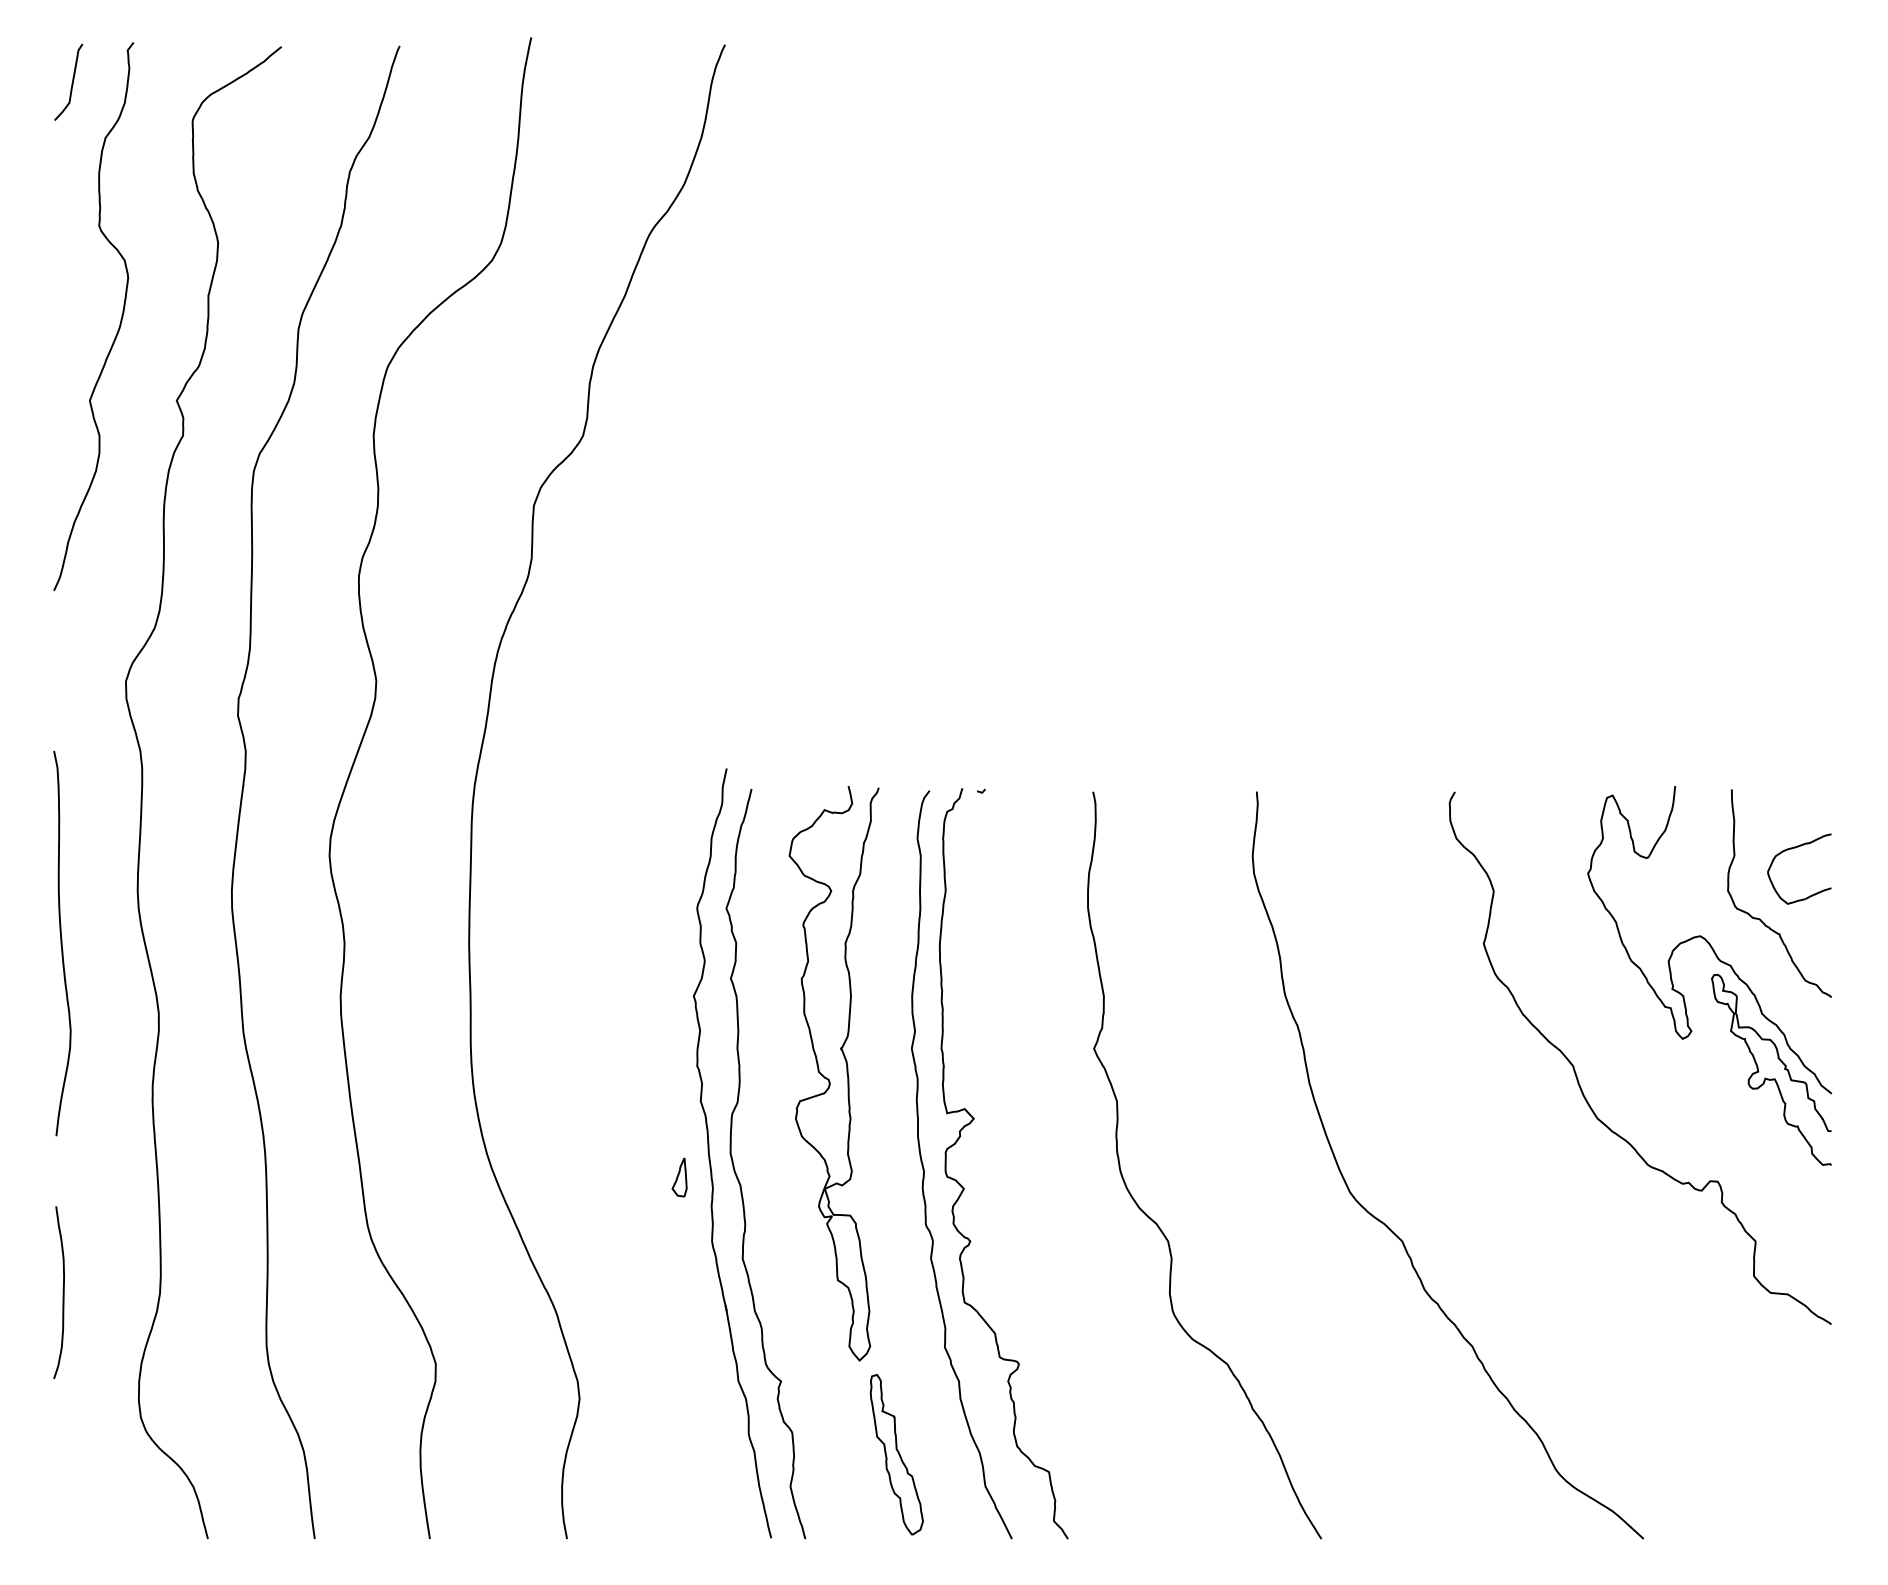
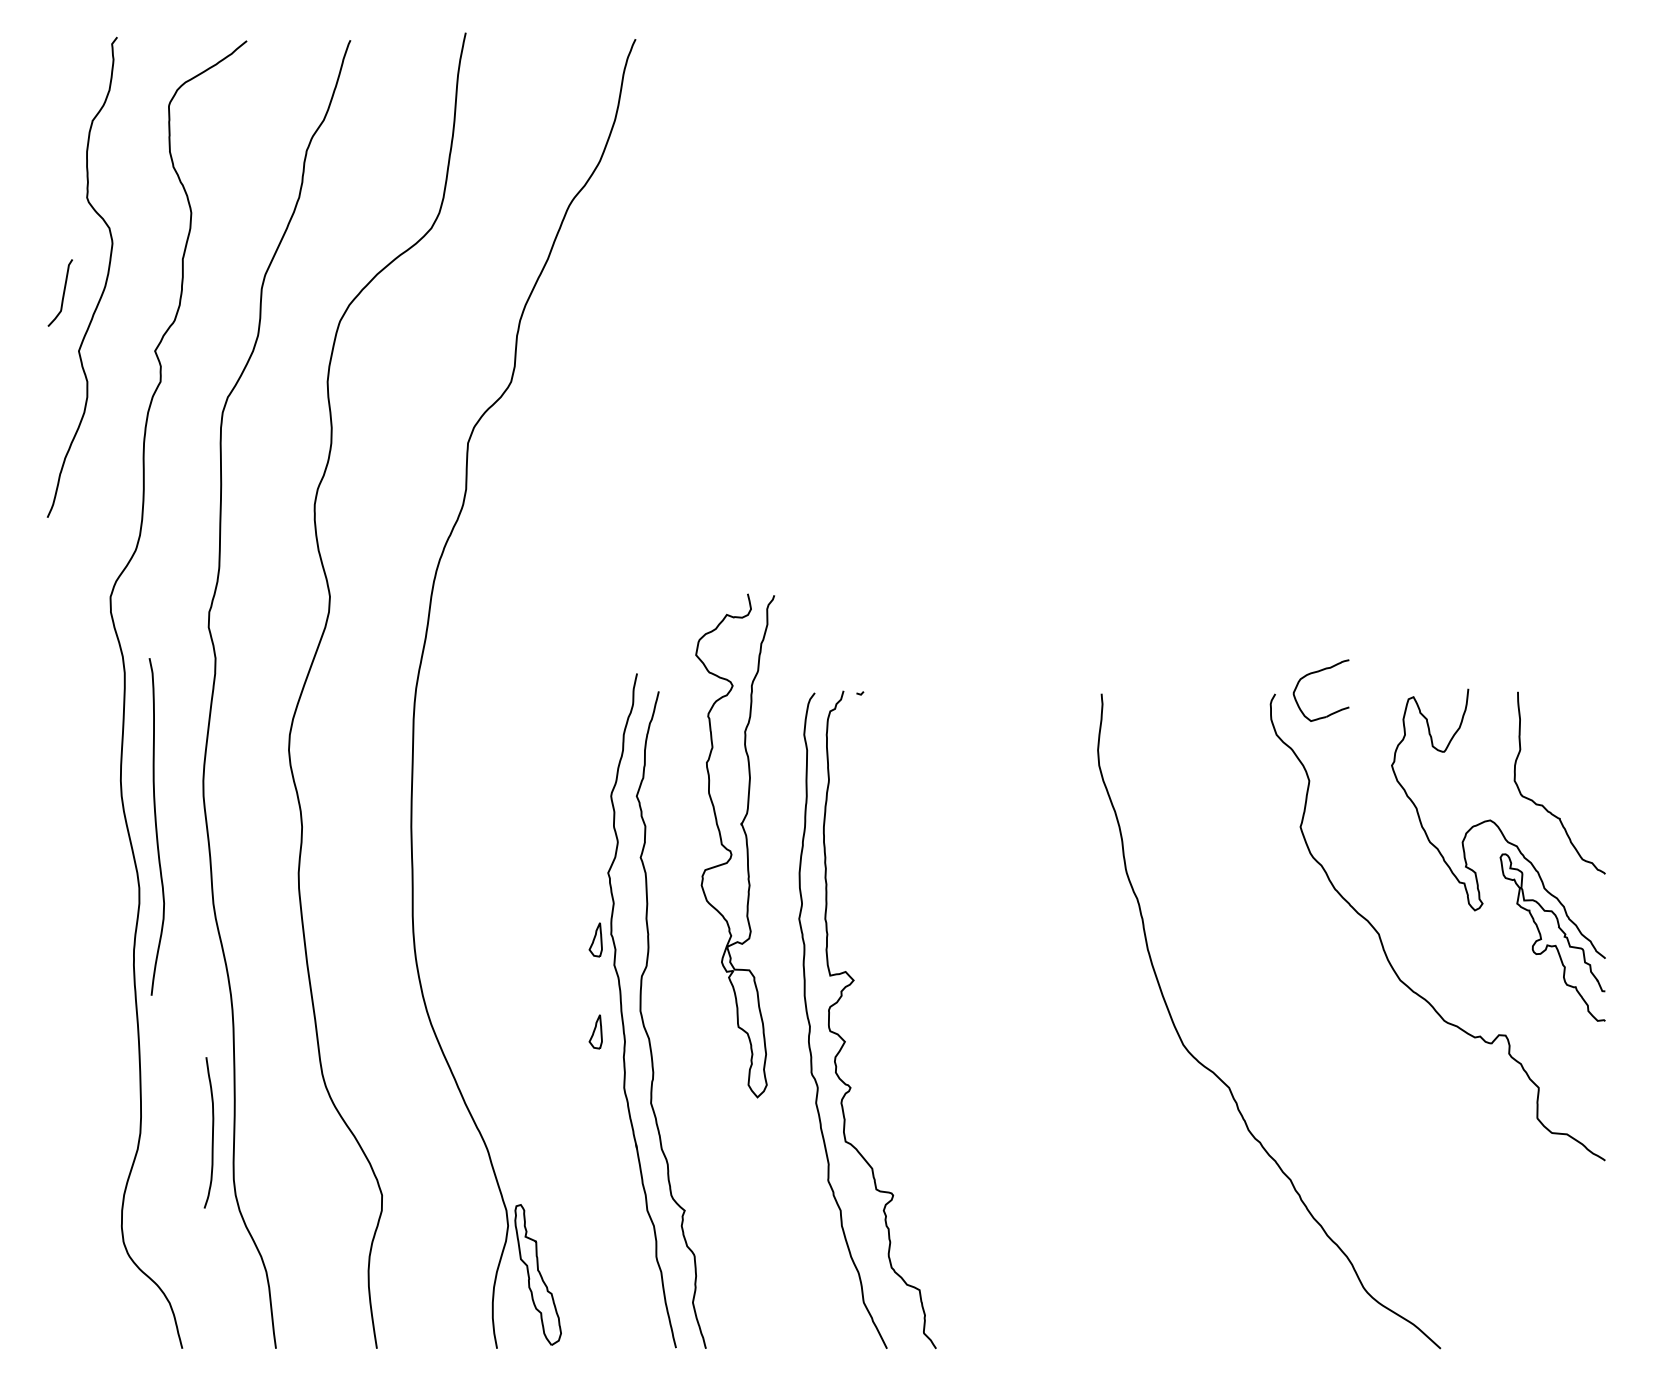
curve: (71, 83) -> (62, 294), moved
part: (1792, 849) -> (1315, 673), moved
curve: (62, 943) -> (156, 826), moved
part: (679, 1072) -> (595, 939), added
curve: (829, 1078) -> (731, 850), moved
curve: (1151, 1218) -> (1009, 1067), removed
curve: (63, 1292) -> (212, 1132), moved
part: (896, 1454) -> (537, 1274), moved

